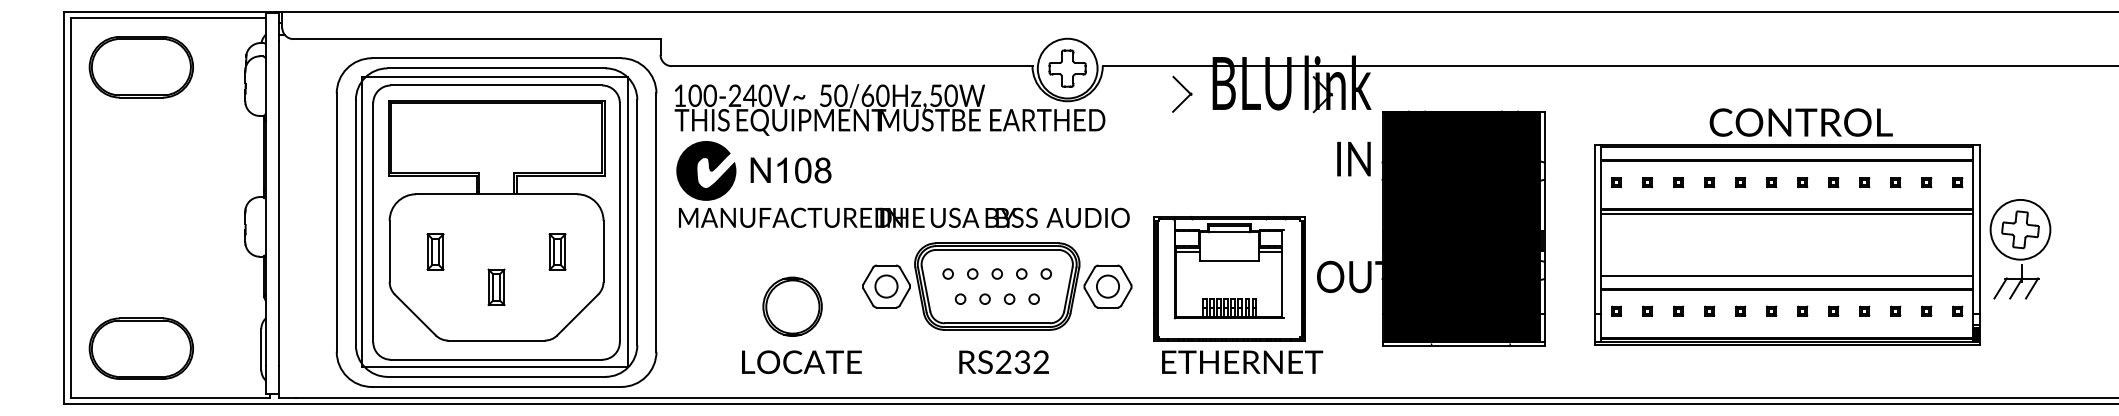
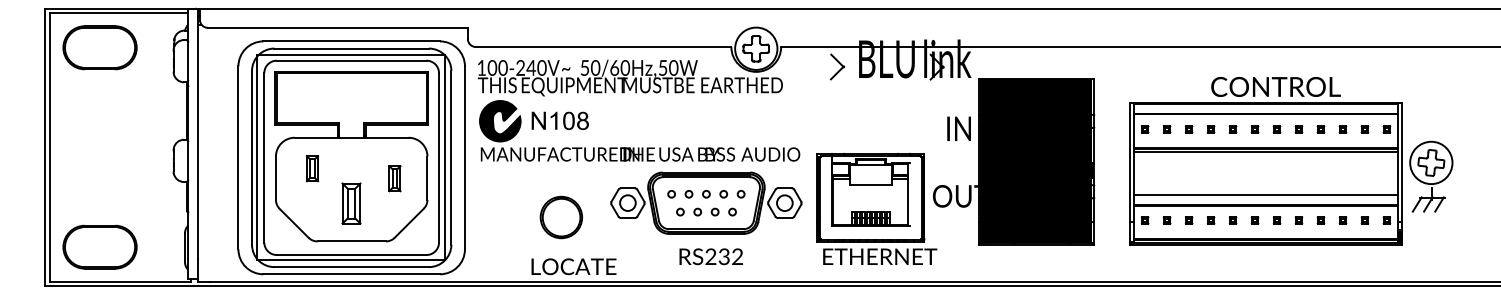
text: (1353, 158) -> (958, 128), moved
part: (435, 251) -> (312, 168), moved
part: (496, 287) -> (351, 203), size x1.6
text: (801, 361) -> (573, 266), moved

